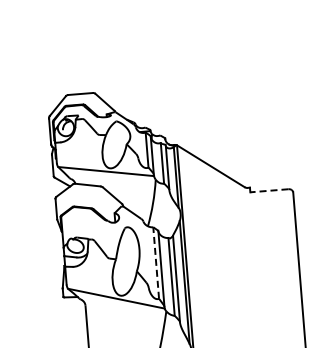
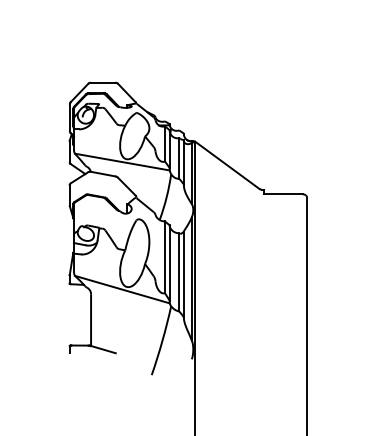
line: (269, 190) -> (283, 194), dashed -> solid
line: (155, 263) -> (164, 257), dashed -> solid

